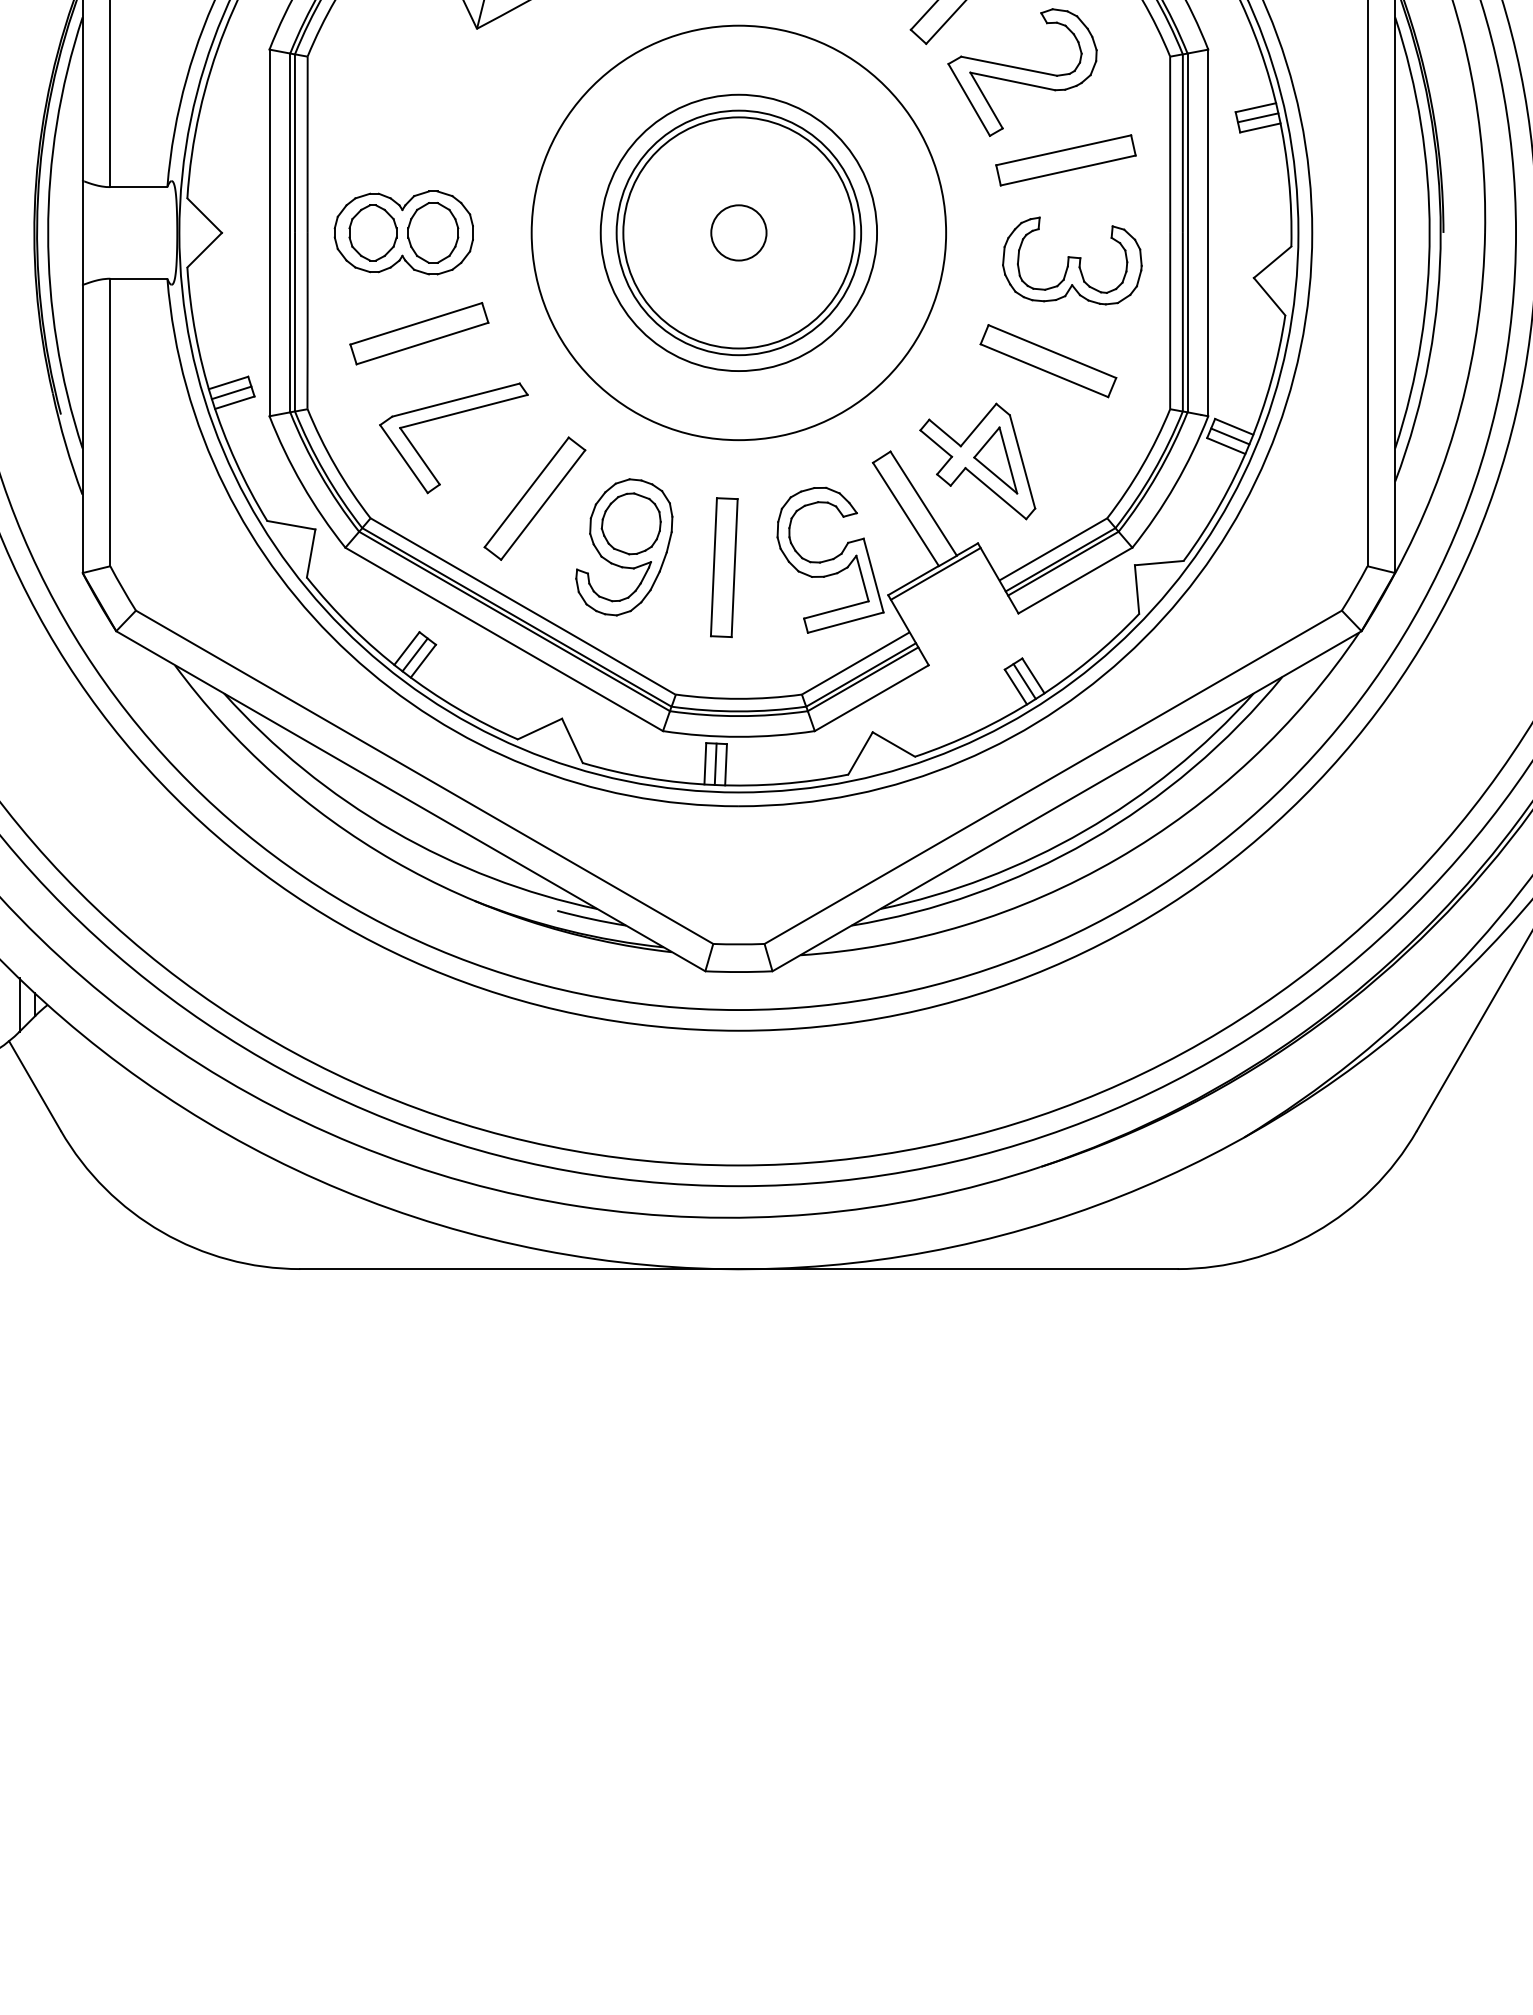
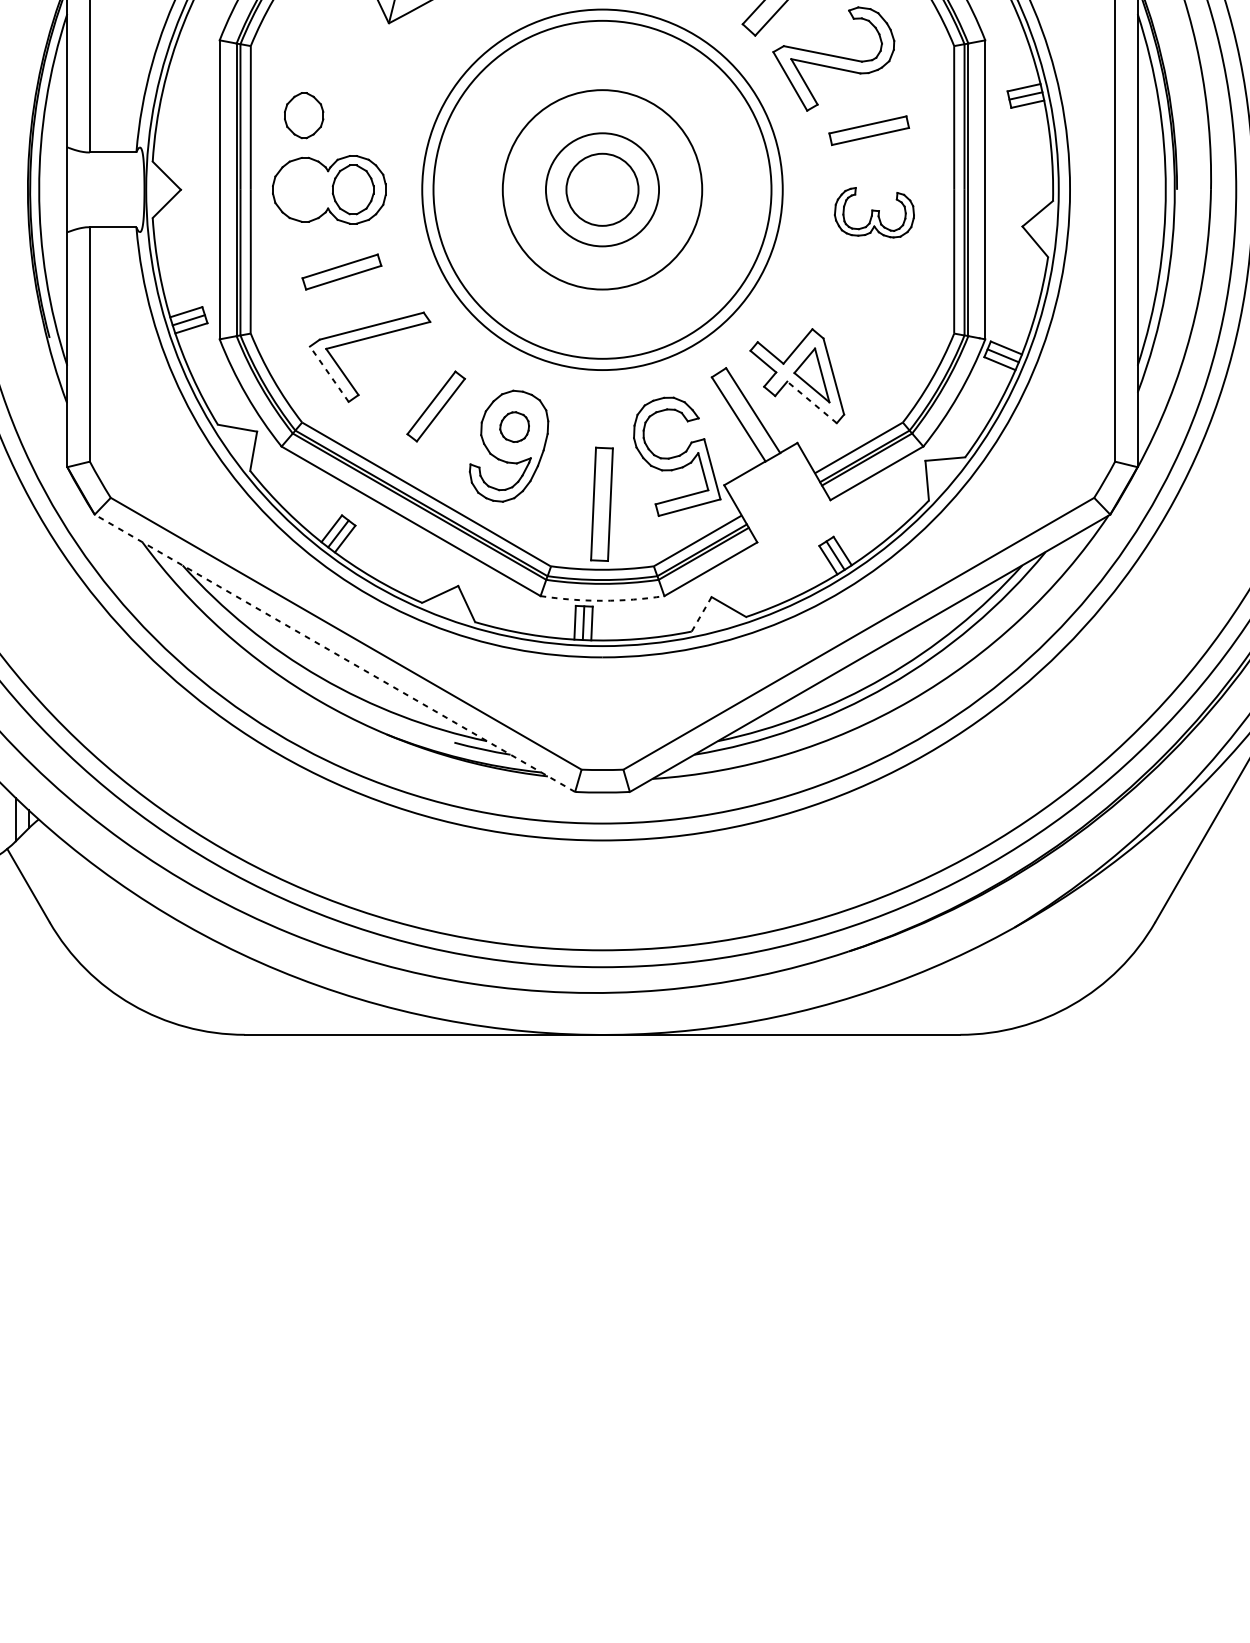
part: (1065, 160) -> (868, 130), size x0.7
part: (372, 232) -> (303, 115), moved
circle: (738, 232) -> (602, 189), size x0.6
circle: (738, 232) -> (602, 189), size x1.6
circle: (738, 232) -> (602, 189), size x1.6
part: (1072, 260) -> (874, 212), size x0.7
part: (419, 333) -> (342, 271), size x0.7
part: (1048, 361) -> (854, 294), removed
line: (403, 458) -> (328, 373), solid -> dashed
line: (995, 493) -> (811, 402), solid -> dashed
part: (534, 498) -> (435, 406), size x0.7
part: (630, 523) -> (514, 426), size x0.6
part: (724, 567) -> (602, 504), moved
line: (935, 573) -> (762, 467), removed
arc: (738, 736) -> (602, 600), solid -> dashed
line: (860, 753) -> (701, 614), solid -> dashed
line: (410, 801) -> (334, 653), solid -> dashed

